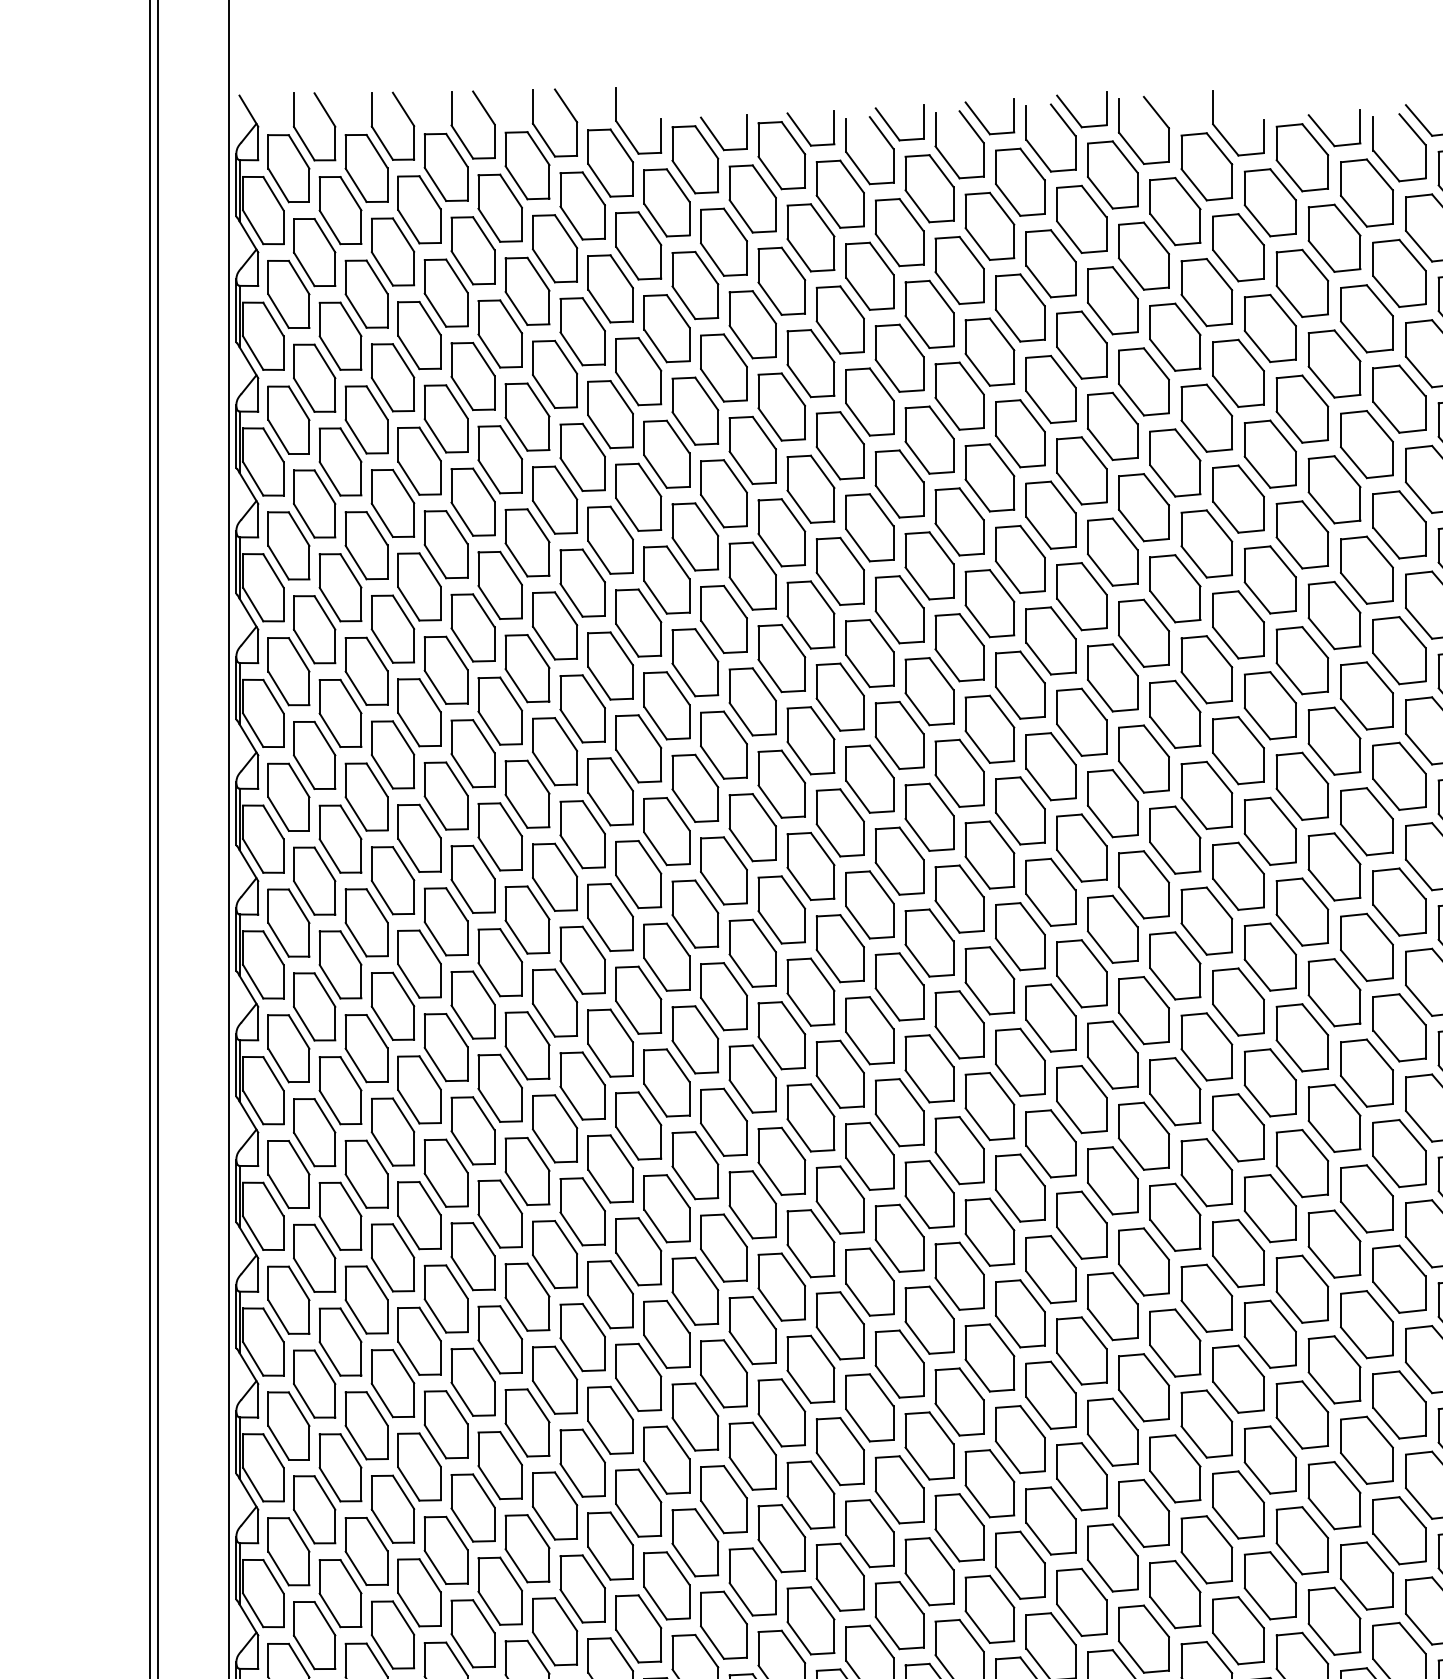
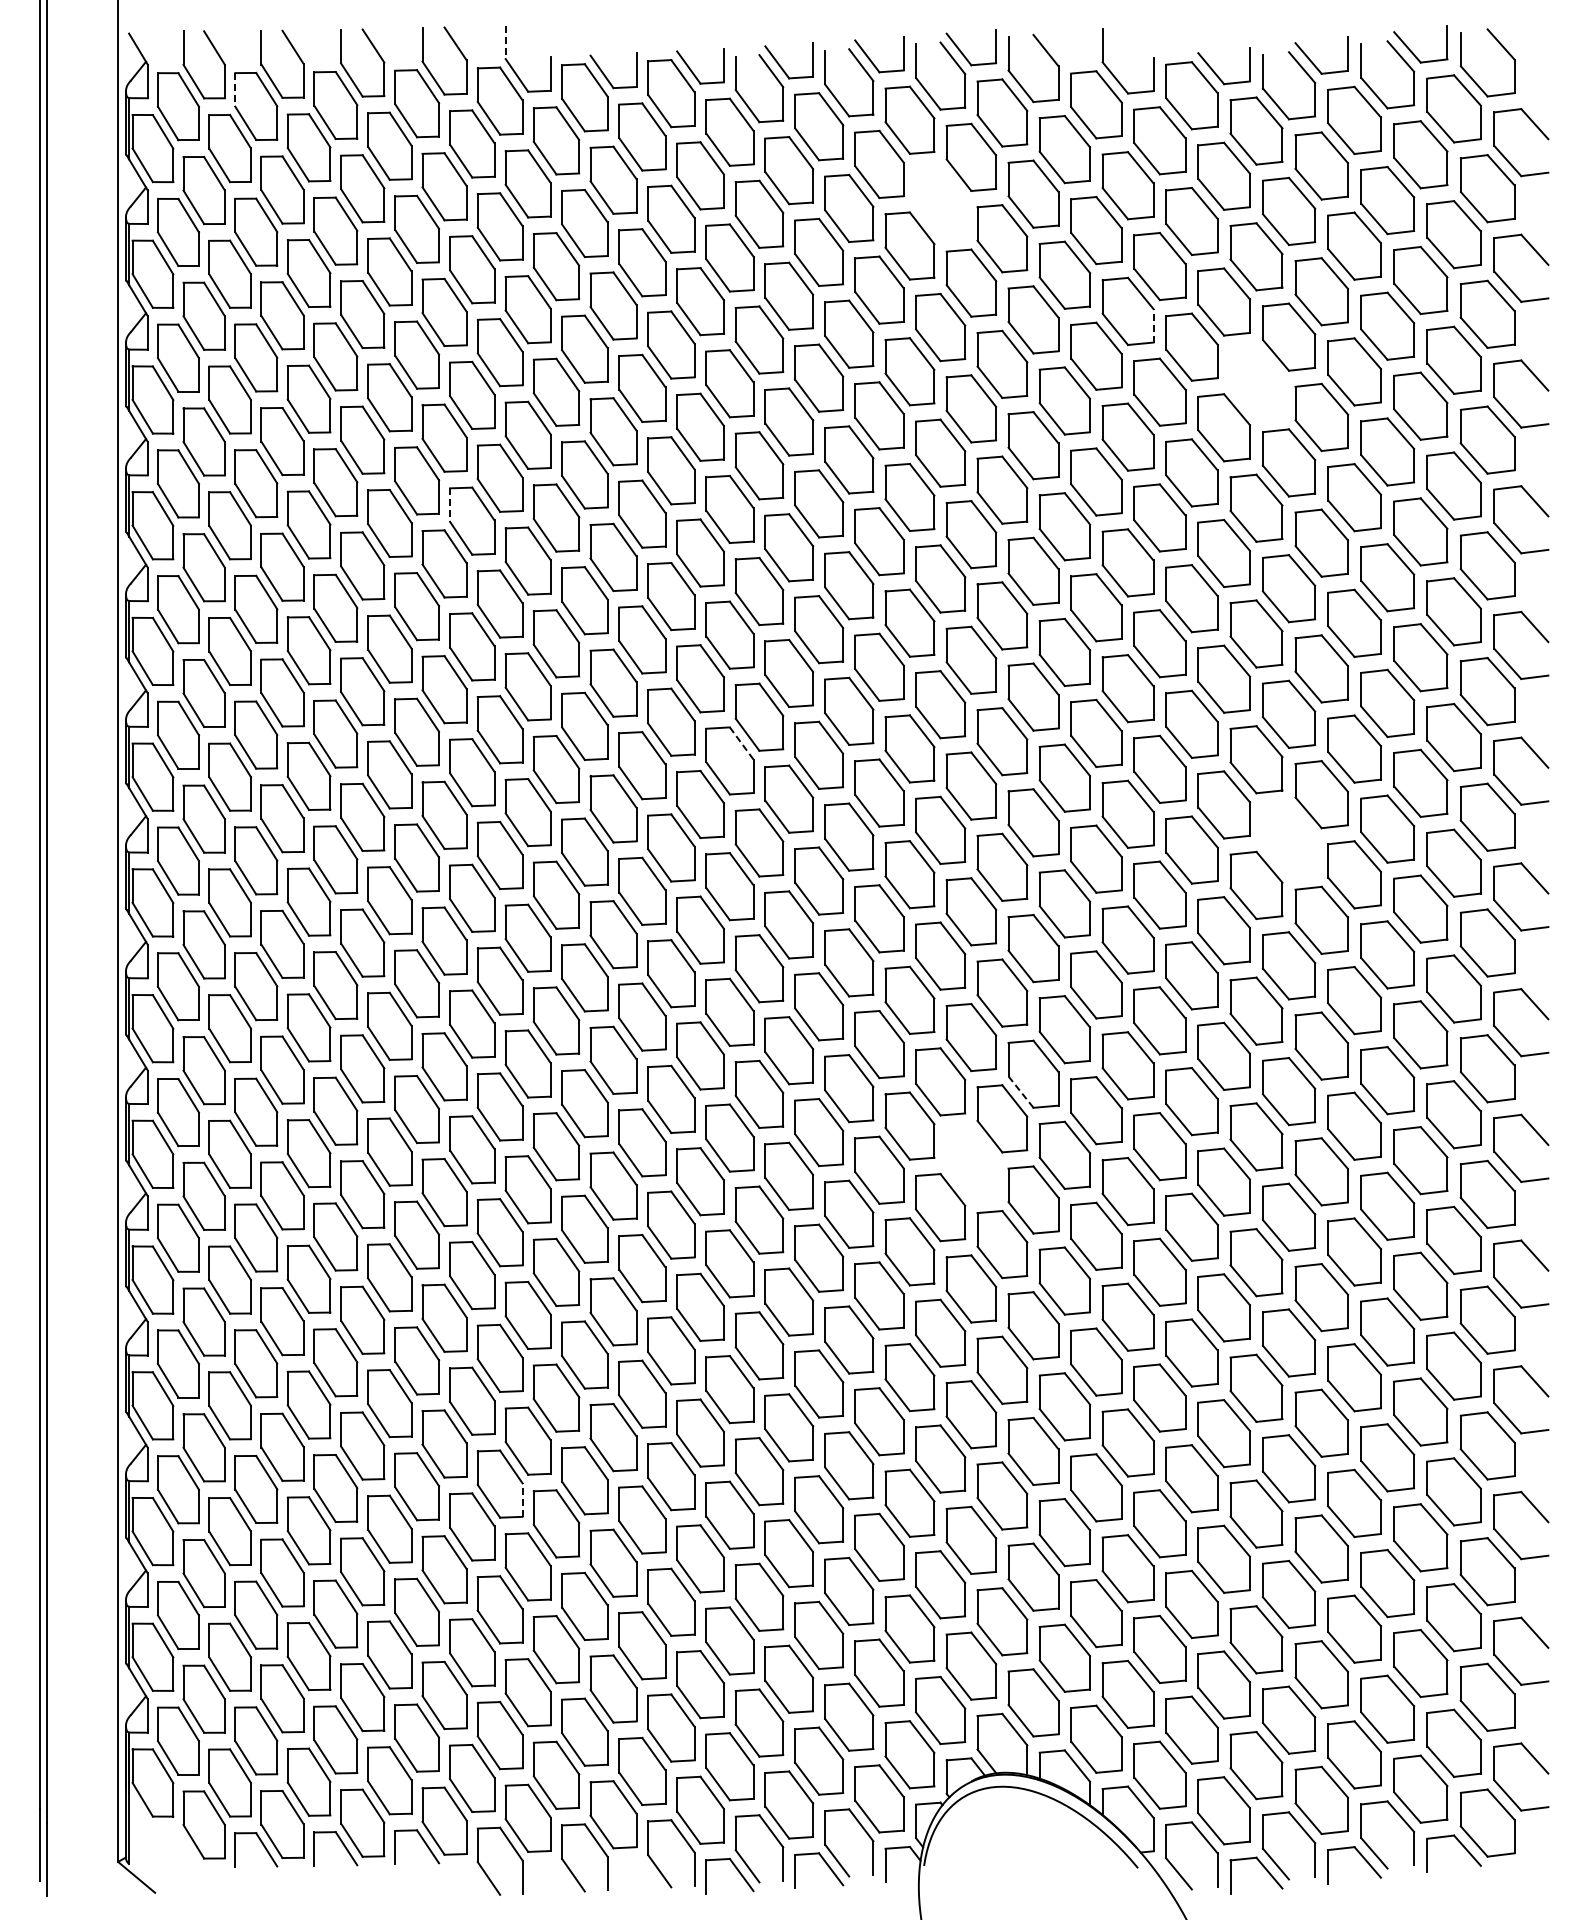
line: (615, 104) -> (505, 42), solid -> dashed
line: (345, 151) -> (235, 89), solid -> dashed
part: (1050, 263) -> (940, 201), removed
line: (1263, 387) -> (1153, 325), solid -> dashed
part: (1366, 444) -> (1256, 382), removed
line: (560, 567) -> (450, 505), solid -> dashed
line: (851, 805) -> (741, 743), solid -> dashed
part: (1398, 901) -> (1288, 839), removed
line: (1131, 1154) -> (1021, 1092), solid -> dashed
part: (1081, 1224) -> (971, 1162), removed
line: (632, 1562) -> (522, 1500), solid -> dashed

